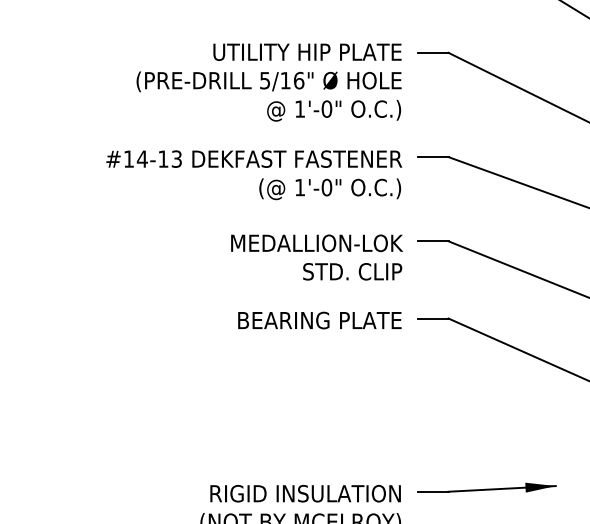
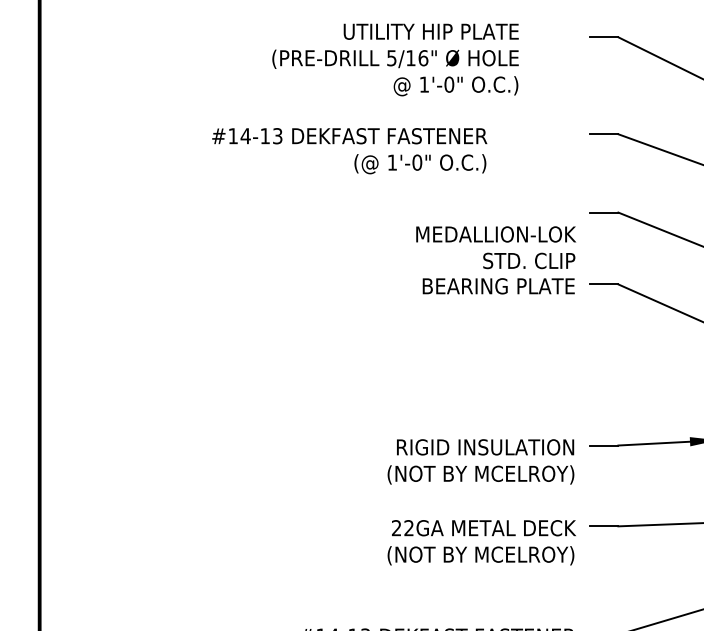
text: (269, 82) -> (395, 59), moved
text: (253, 175) -> (349, 151), moved
text: (317, 257) -> (496, 247), moved

